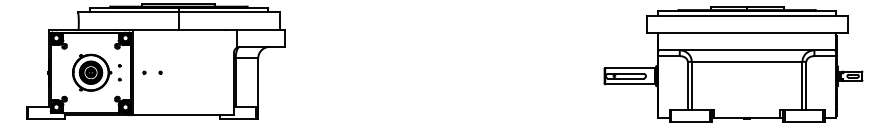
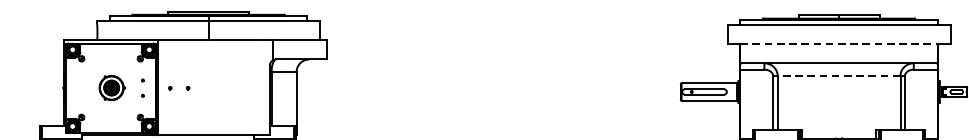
line: (747, 33) -> (839, 44), solid -> dashed
line: (746, 61) -> (838, 75), solid -> dashed
part: (92, 72) -> (112, 87), size x0.6

